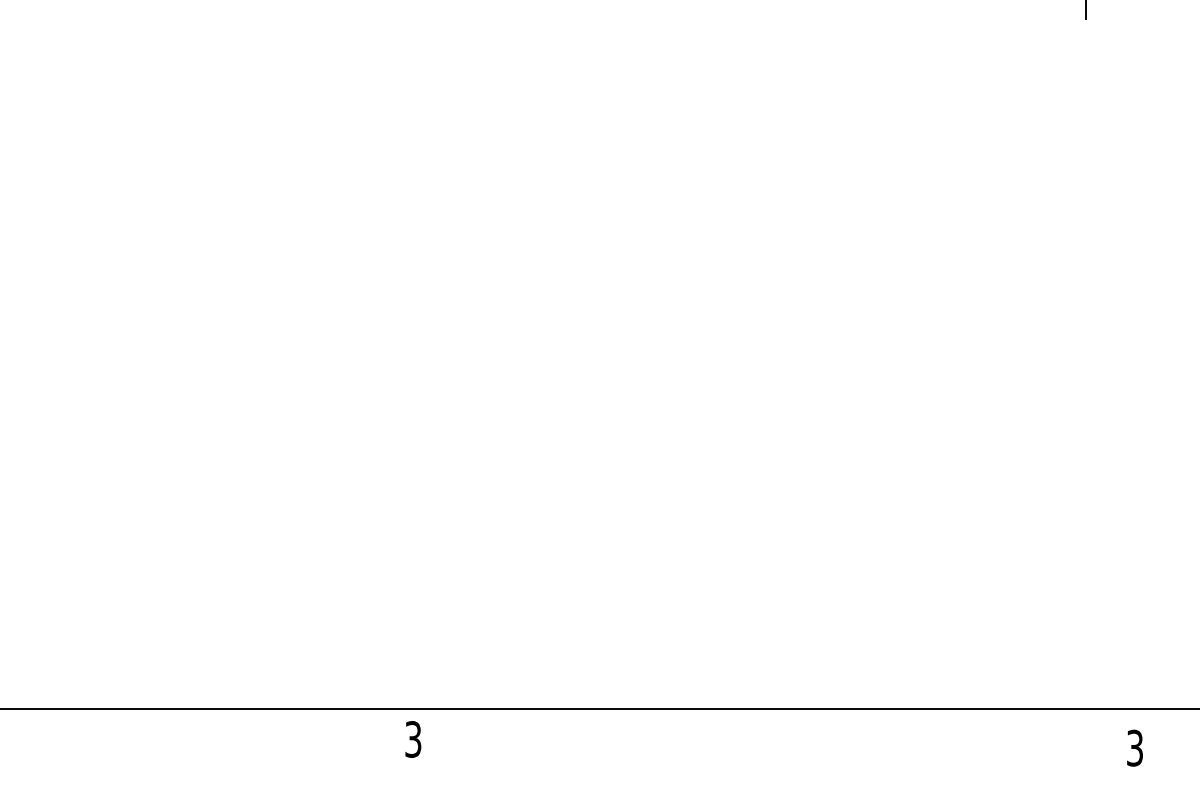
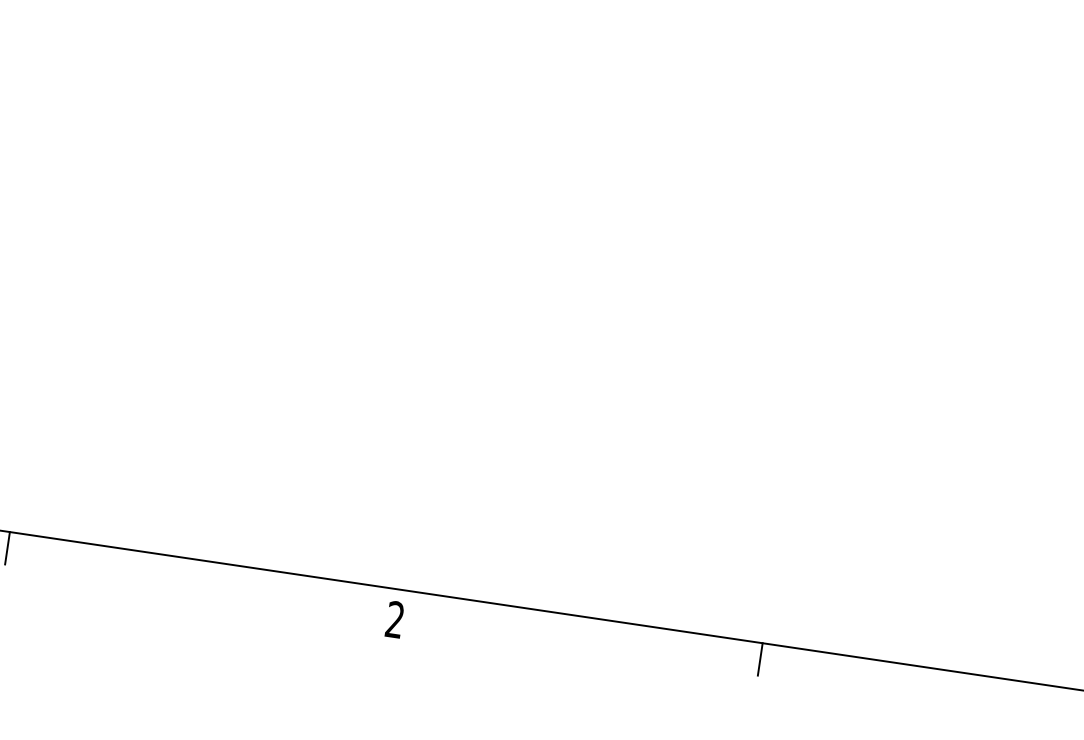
line: (23, 725) -> (7, 548), added
line: (776, 725) -> (760, 659), added
text: (413, 739) -> (395, 619), 3 -> 2

